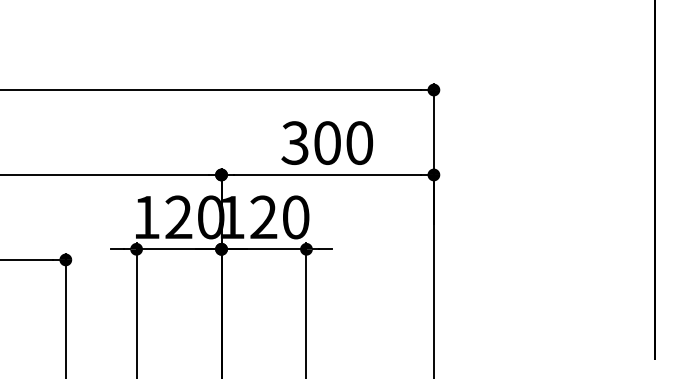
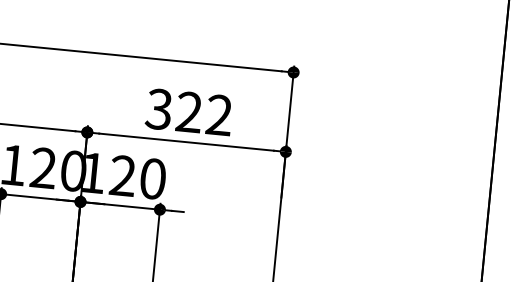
text: (343, 142) -> (204, 113), 300 -> 322

